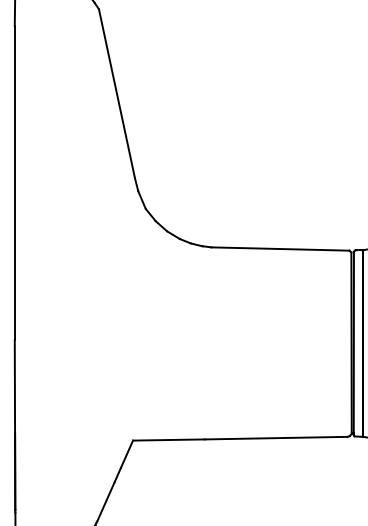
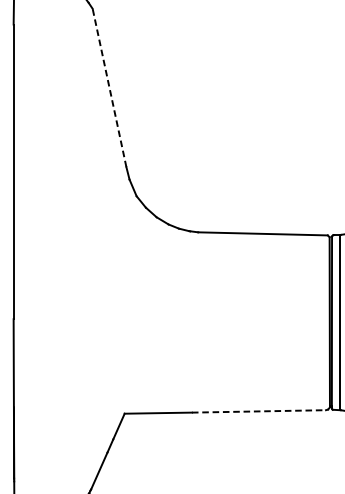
line: (116, 93) -> (109, 87), solid -> dashed
line: (276, 438) -> (259, 411), solid -> dashed

